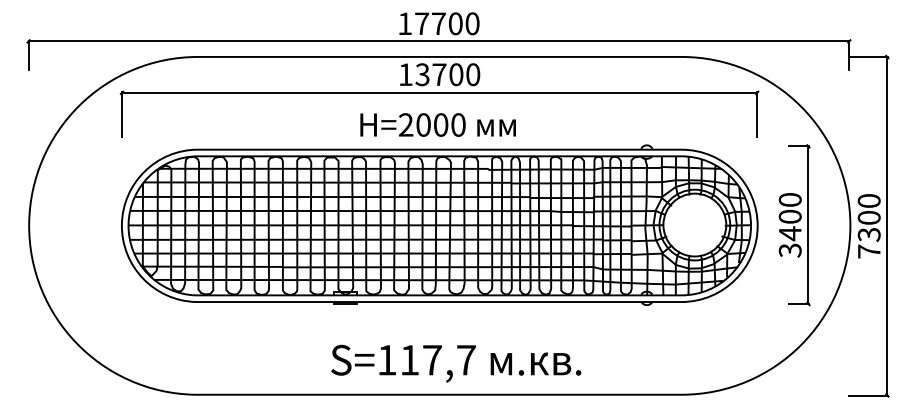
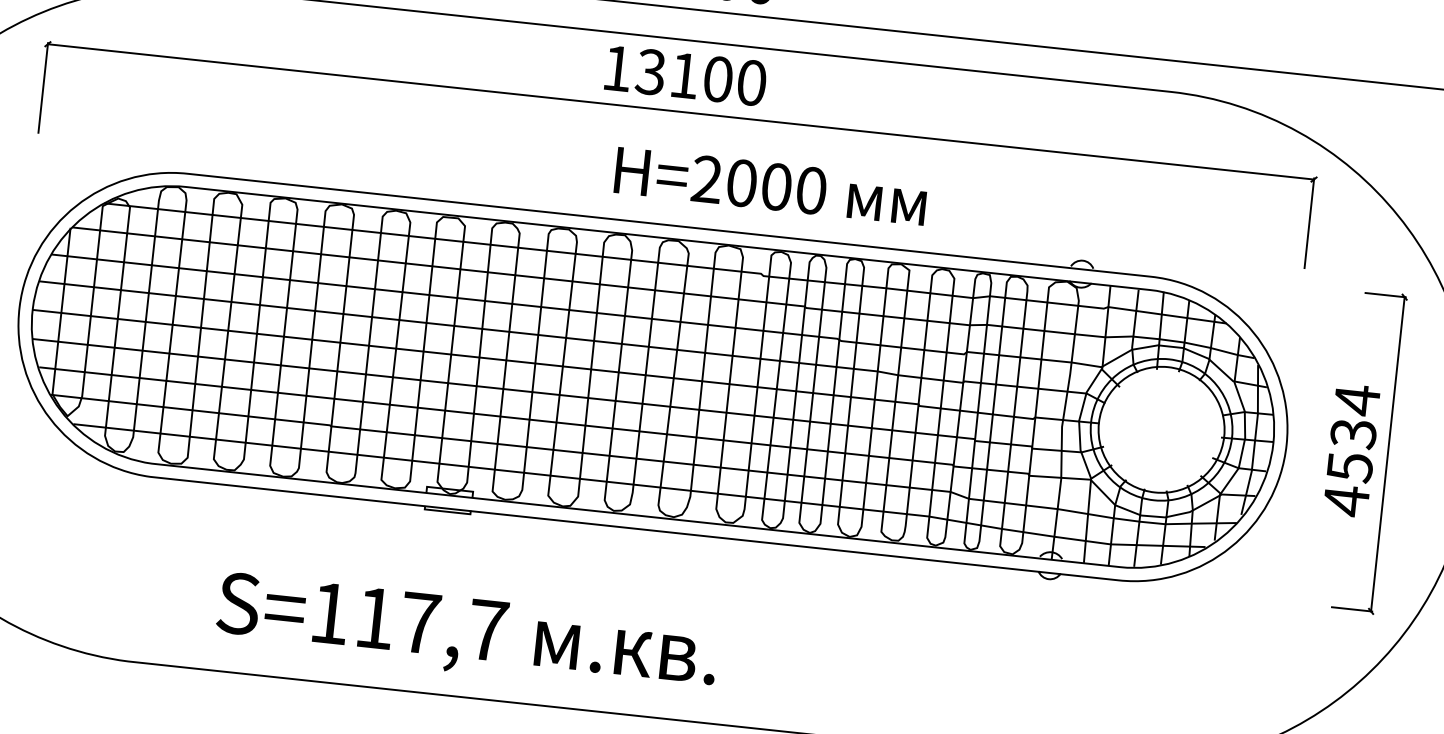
text: (439, 74) -> (684, 75), 13700 -> 13100
text: (437, 124) -> (769, 185), moved
text: (789, 225) -> (1350, 450), 3400 -> 4534
text: (456, 363) -> (467, 634), moved

